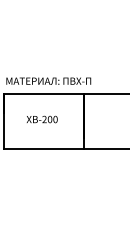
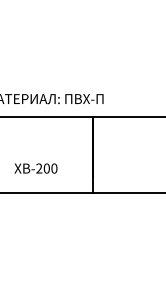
text: (41, 119) -> (35, 168), moved

